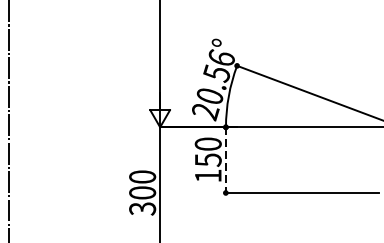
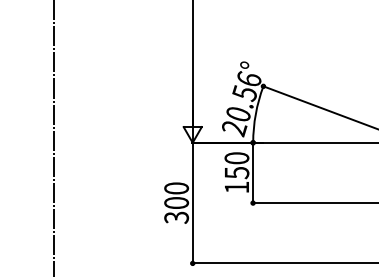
line: (226, 160) -> (253, 173), dashed -> solid

